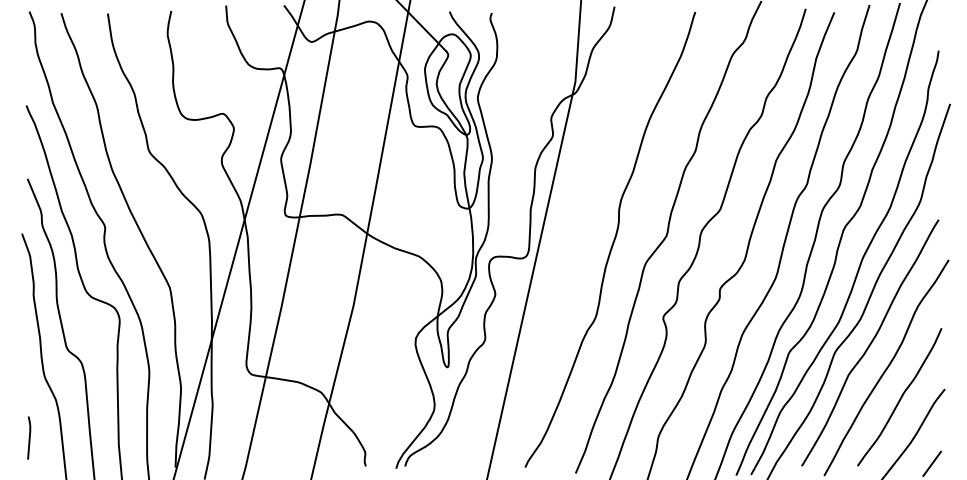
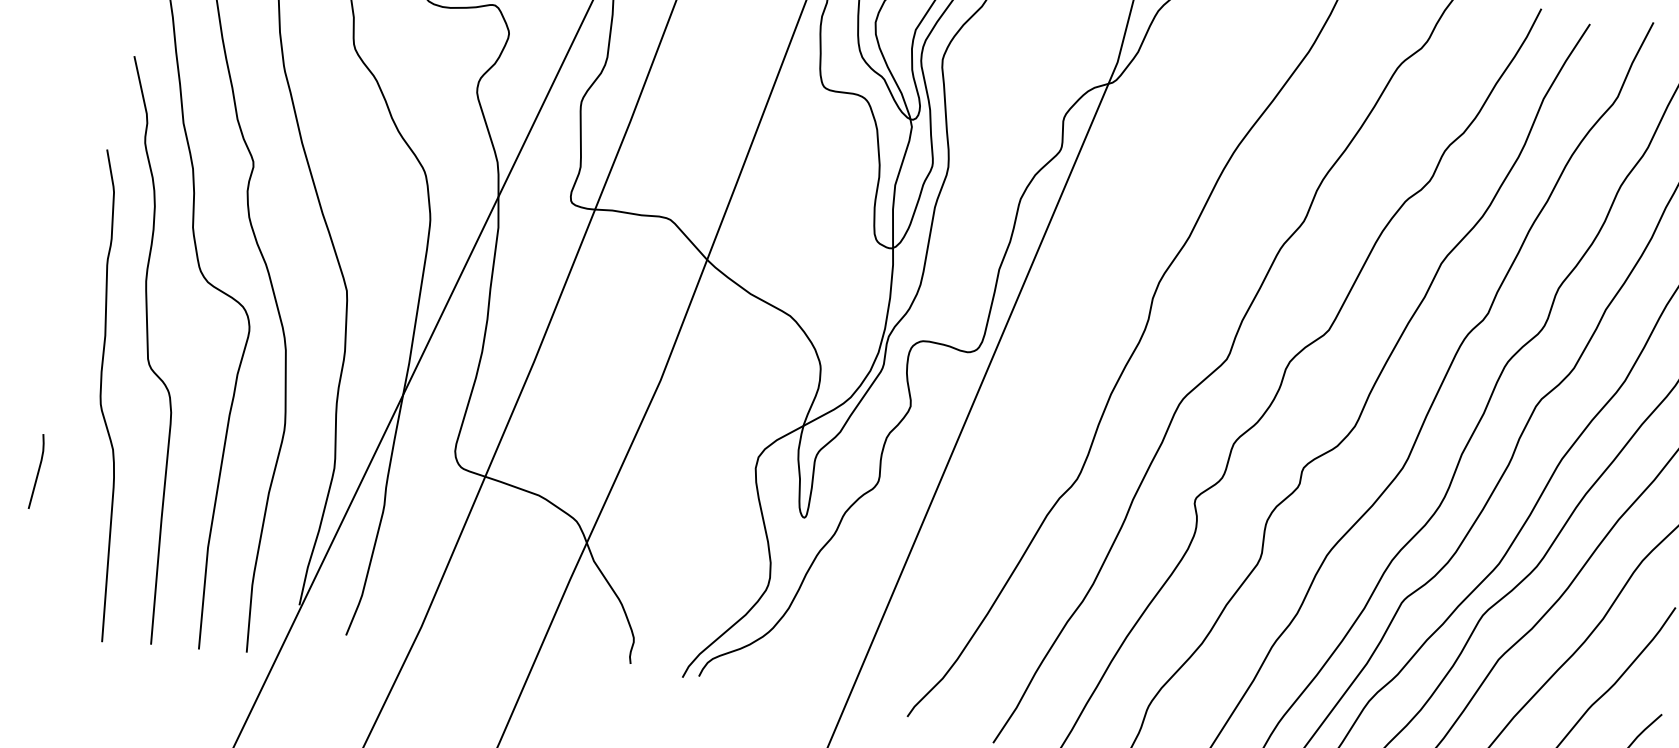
line: (29, 437) -> (38, 470), moved

